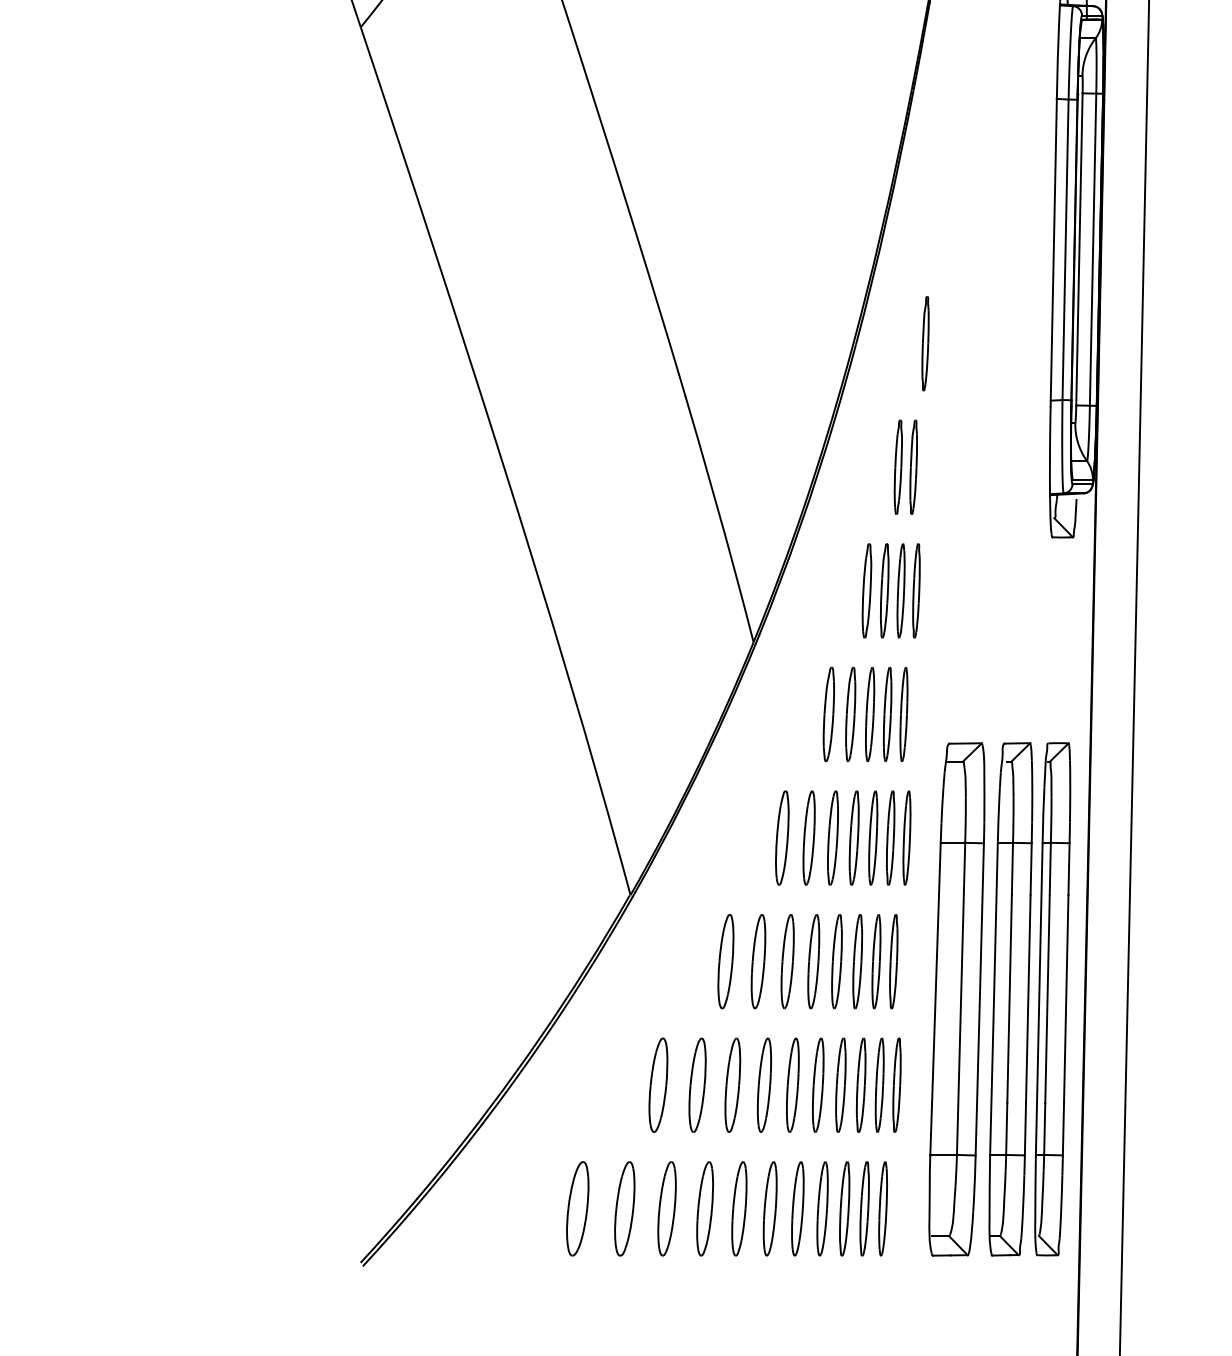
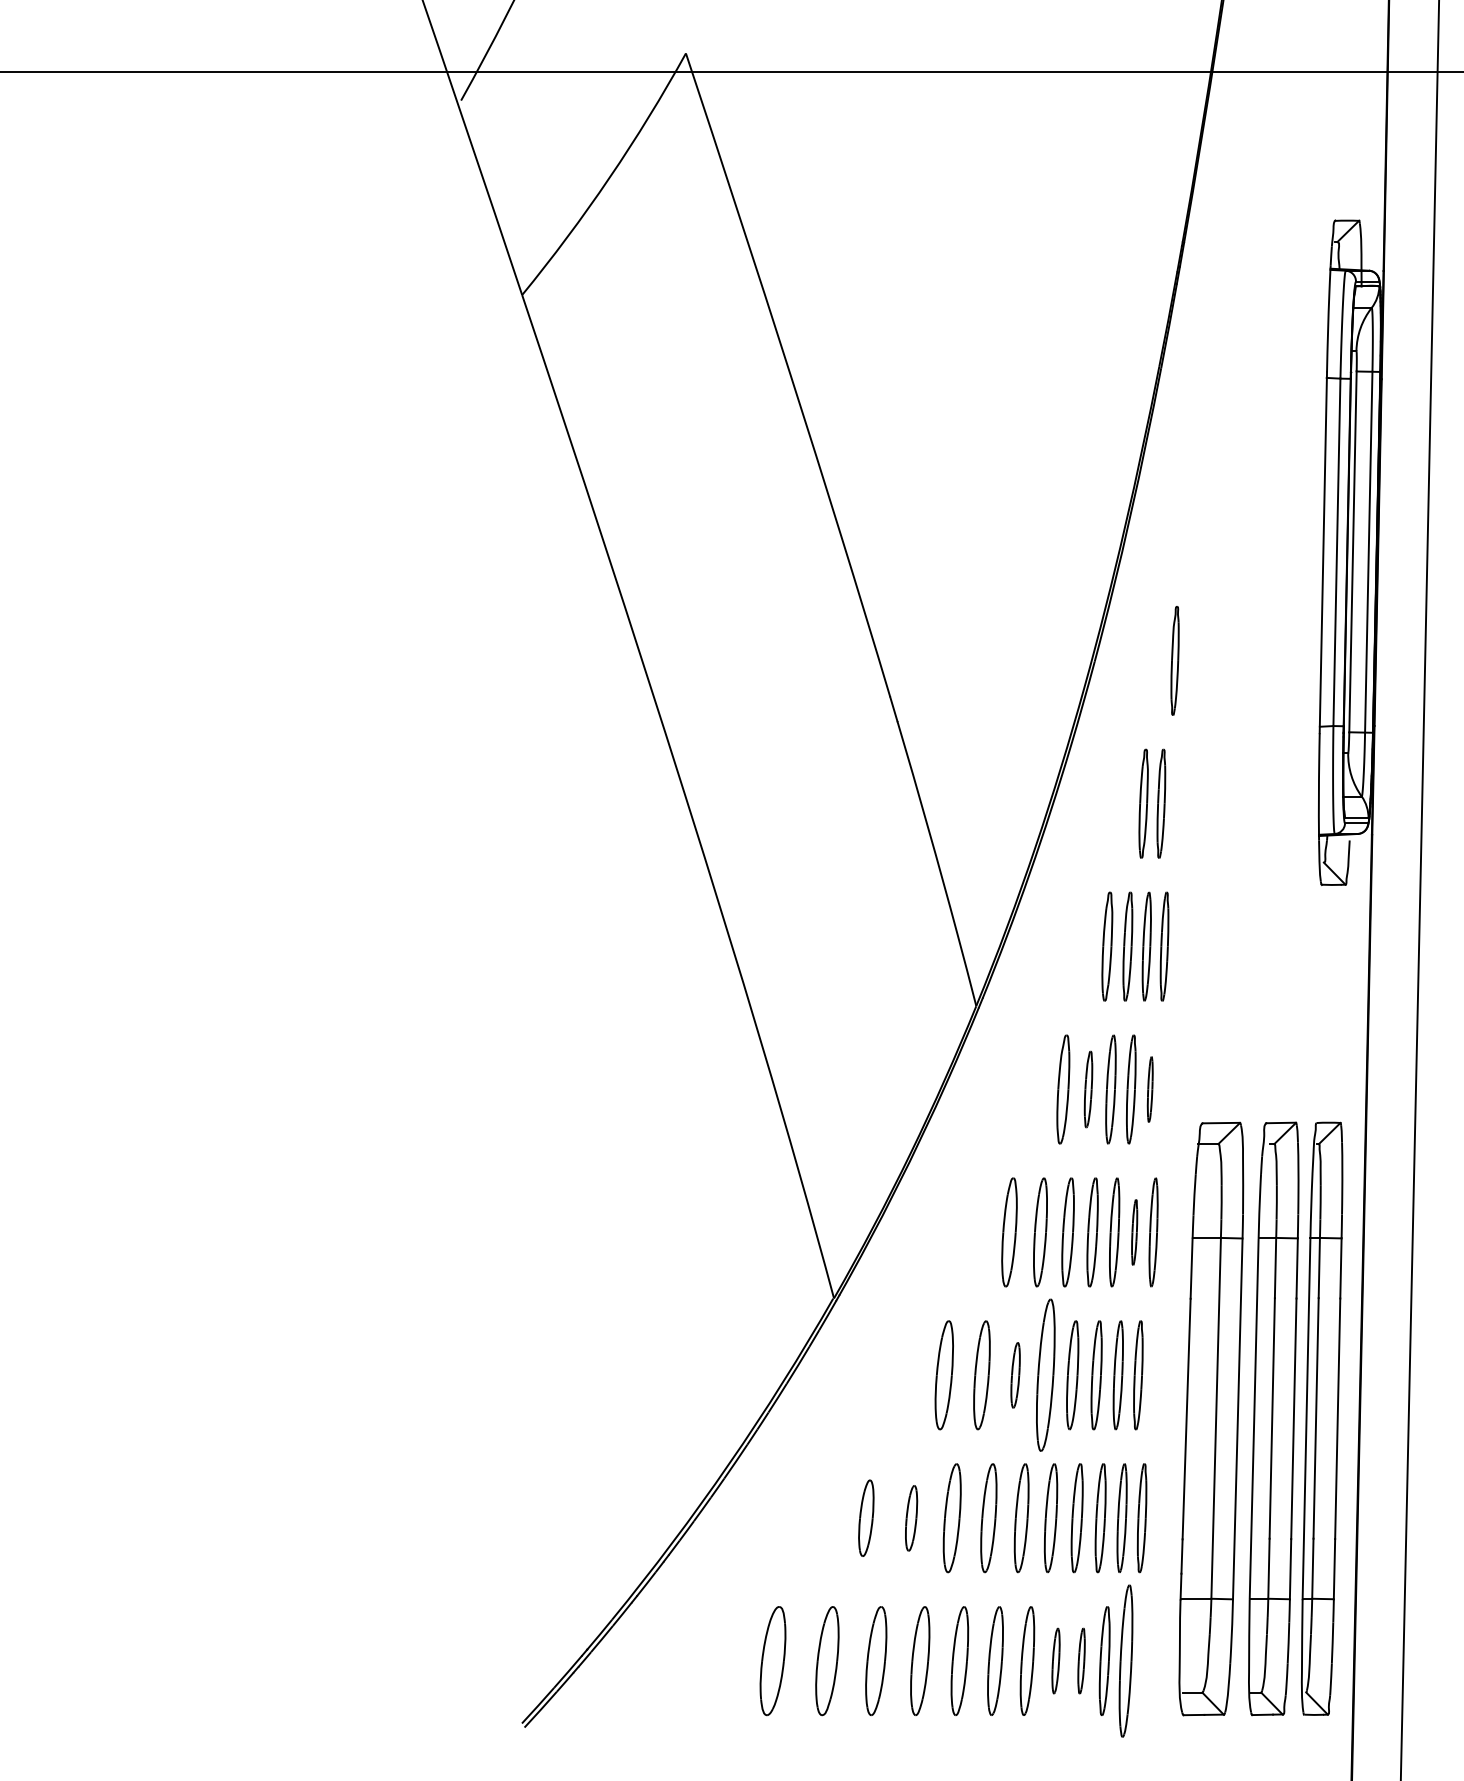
part: (850, 714) -> (1088, 1089), size x0.7
part: (904, 714) -> (1150, 1089), size x0.6
part: (890, 838) -> (1134, 1232), size x0.6
part: (787, 961) -> (1015, 1375), size x0.6
part: (813, 961) -> (1045, 1375), size x1.4
part: (658, 1085) -> (866, 1518), size x0.7
part: (697, 1085) -> (911, 1518), size x0.6
part: (822, 1208) -> (1055, 1660), size x0.6
part: (844, 1208) -> (1081, 1660), size x0.6
part: (882, 1208) -> (1125, 1660), size x1.4

